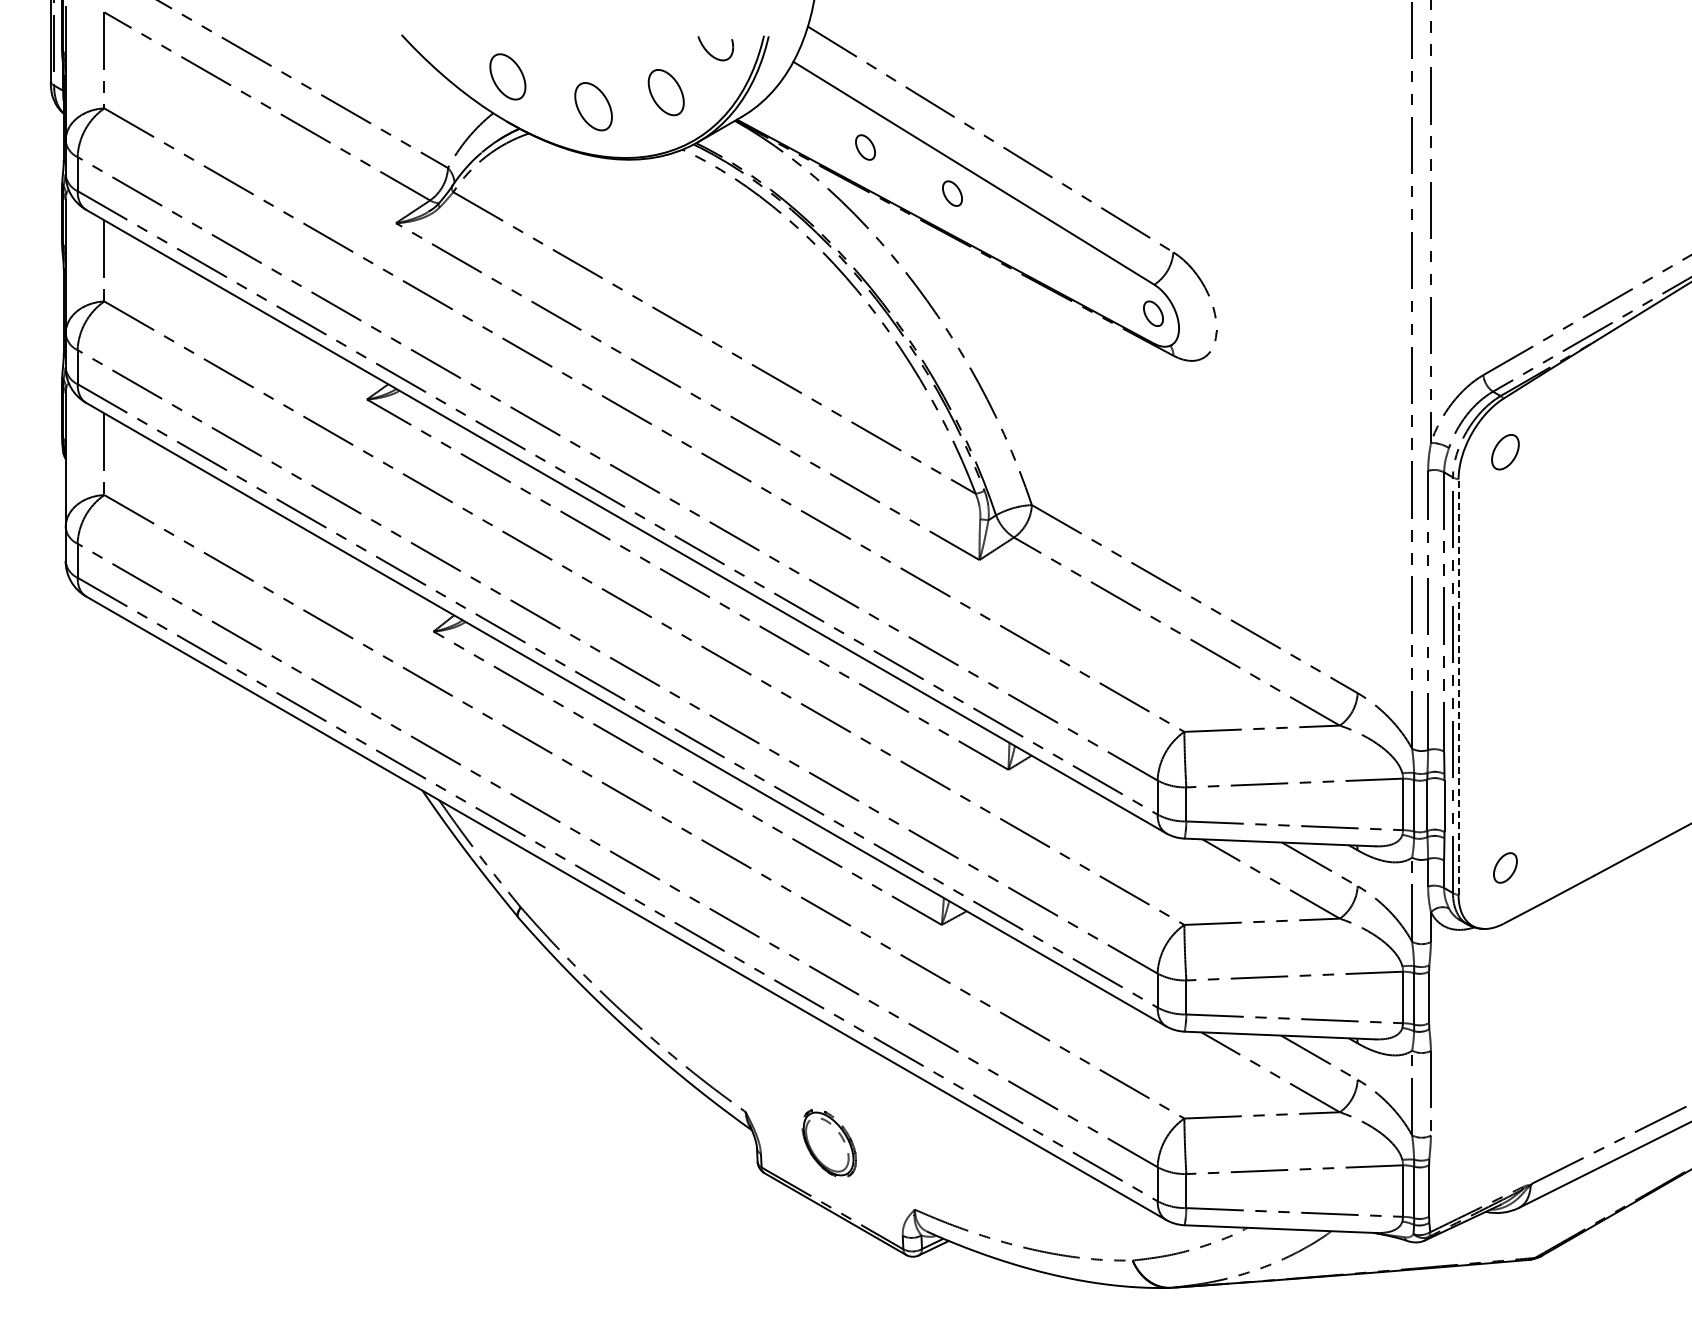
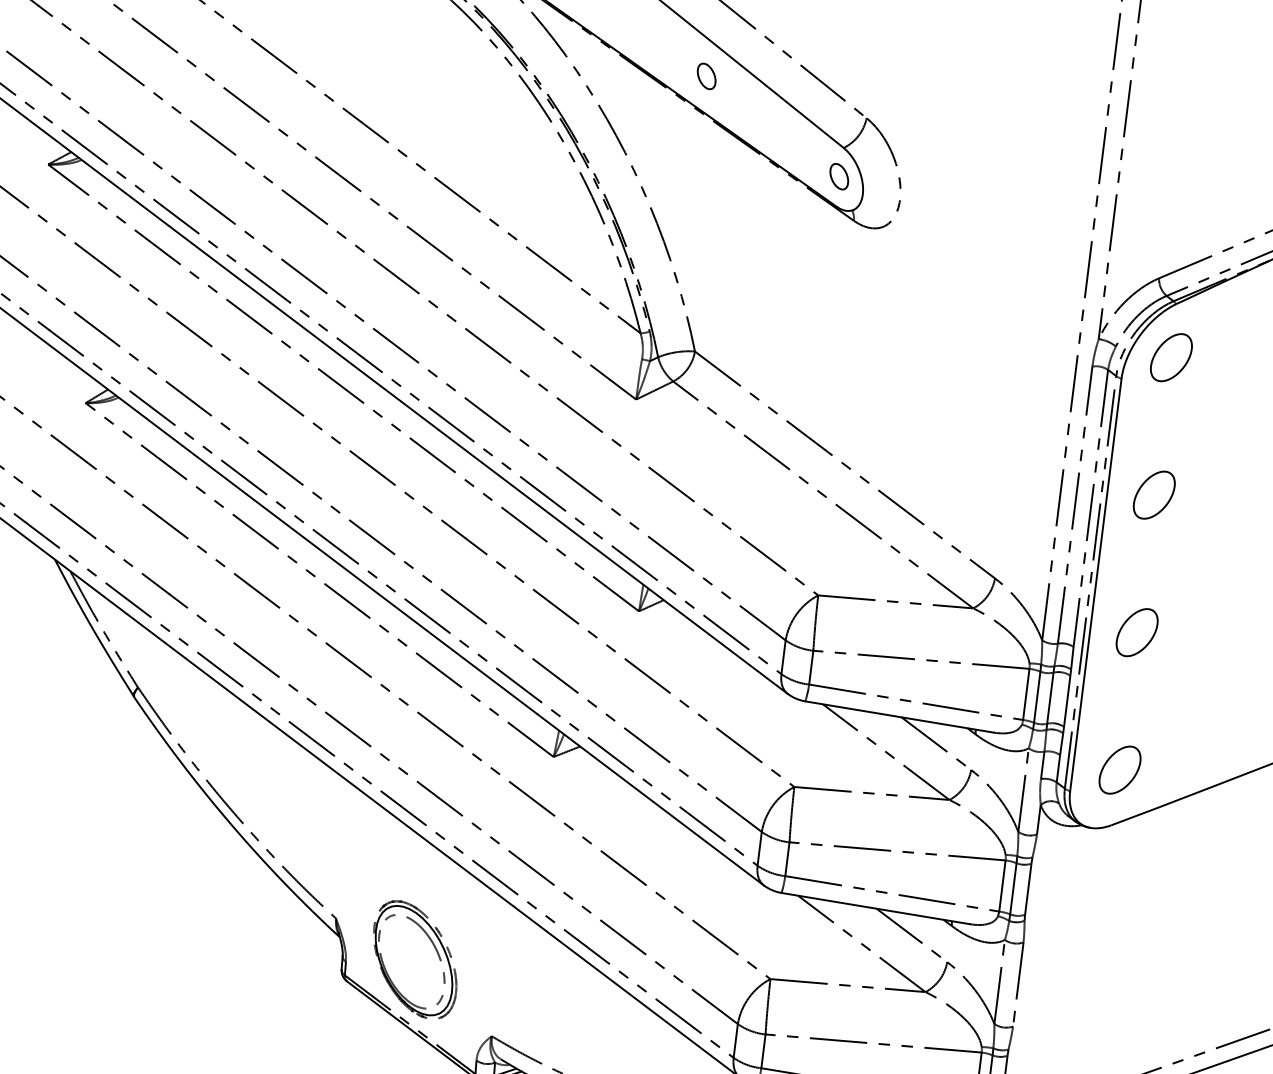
part: (952, 193) -> (706, 76), moved
part: (1505, 451) -> (1171, 356), size x1.43
part: (1505, 590) -> (1154, 494), added
line: (1458, 687) -> (1095, 585), dashed -> solid
part: (1505, 728) -> (1137, 631), added
part: (1505, 867) -> (1120, 769), size x1.67
part: (828, 1143) -> (414, 959), size x1.67

